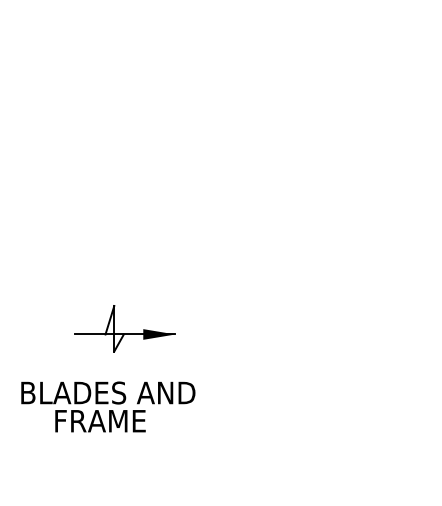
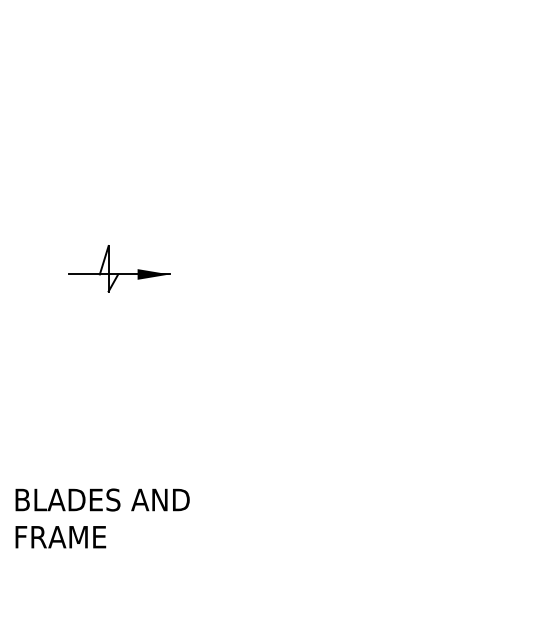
part: (125, 328) -> (119, 268), moved
text: (100, 421) -> (60, 537), moved

